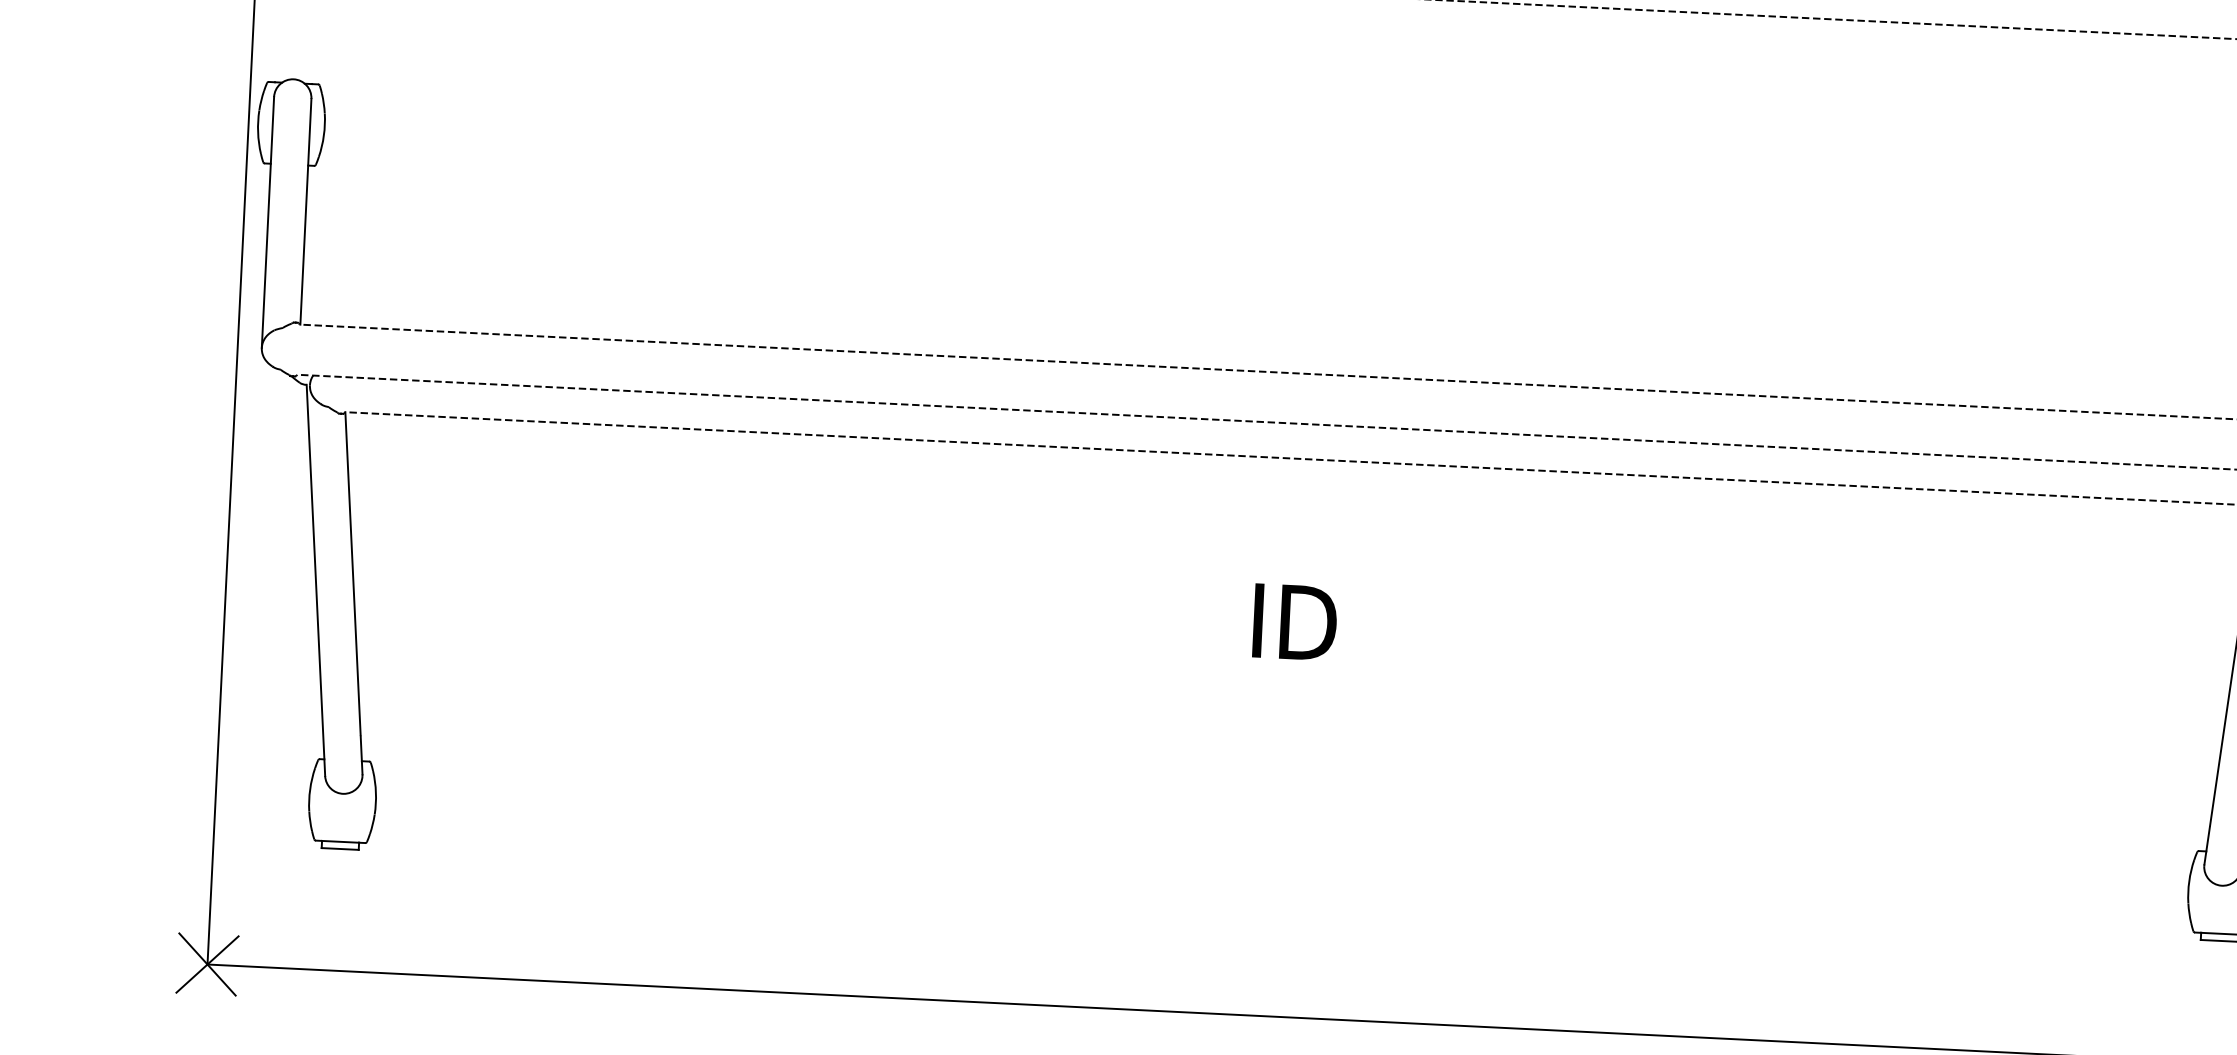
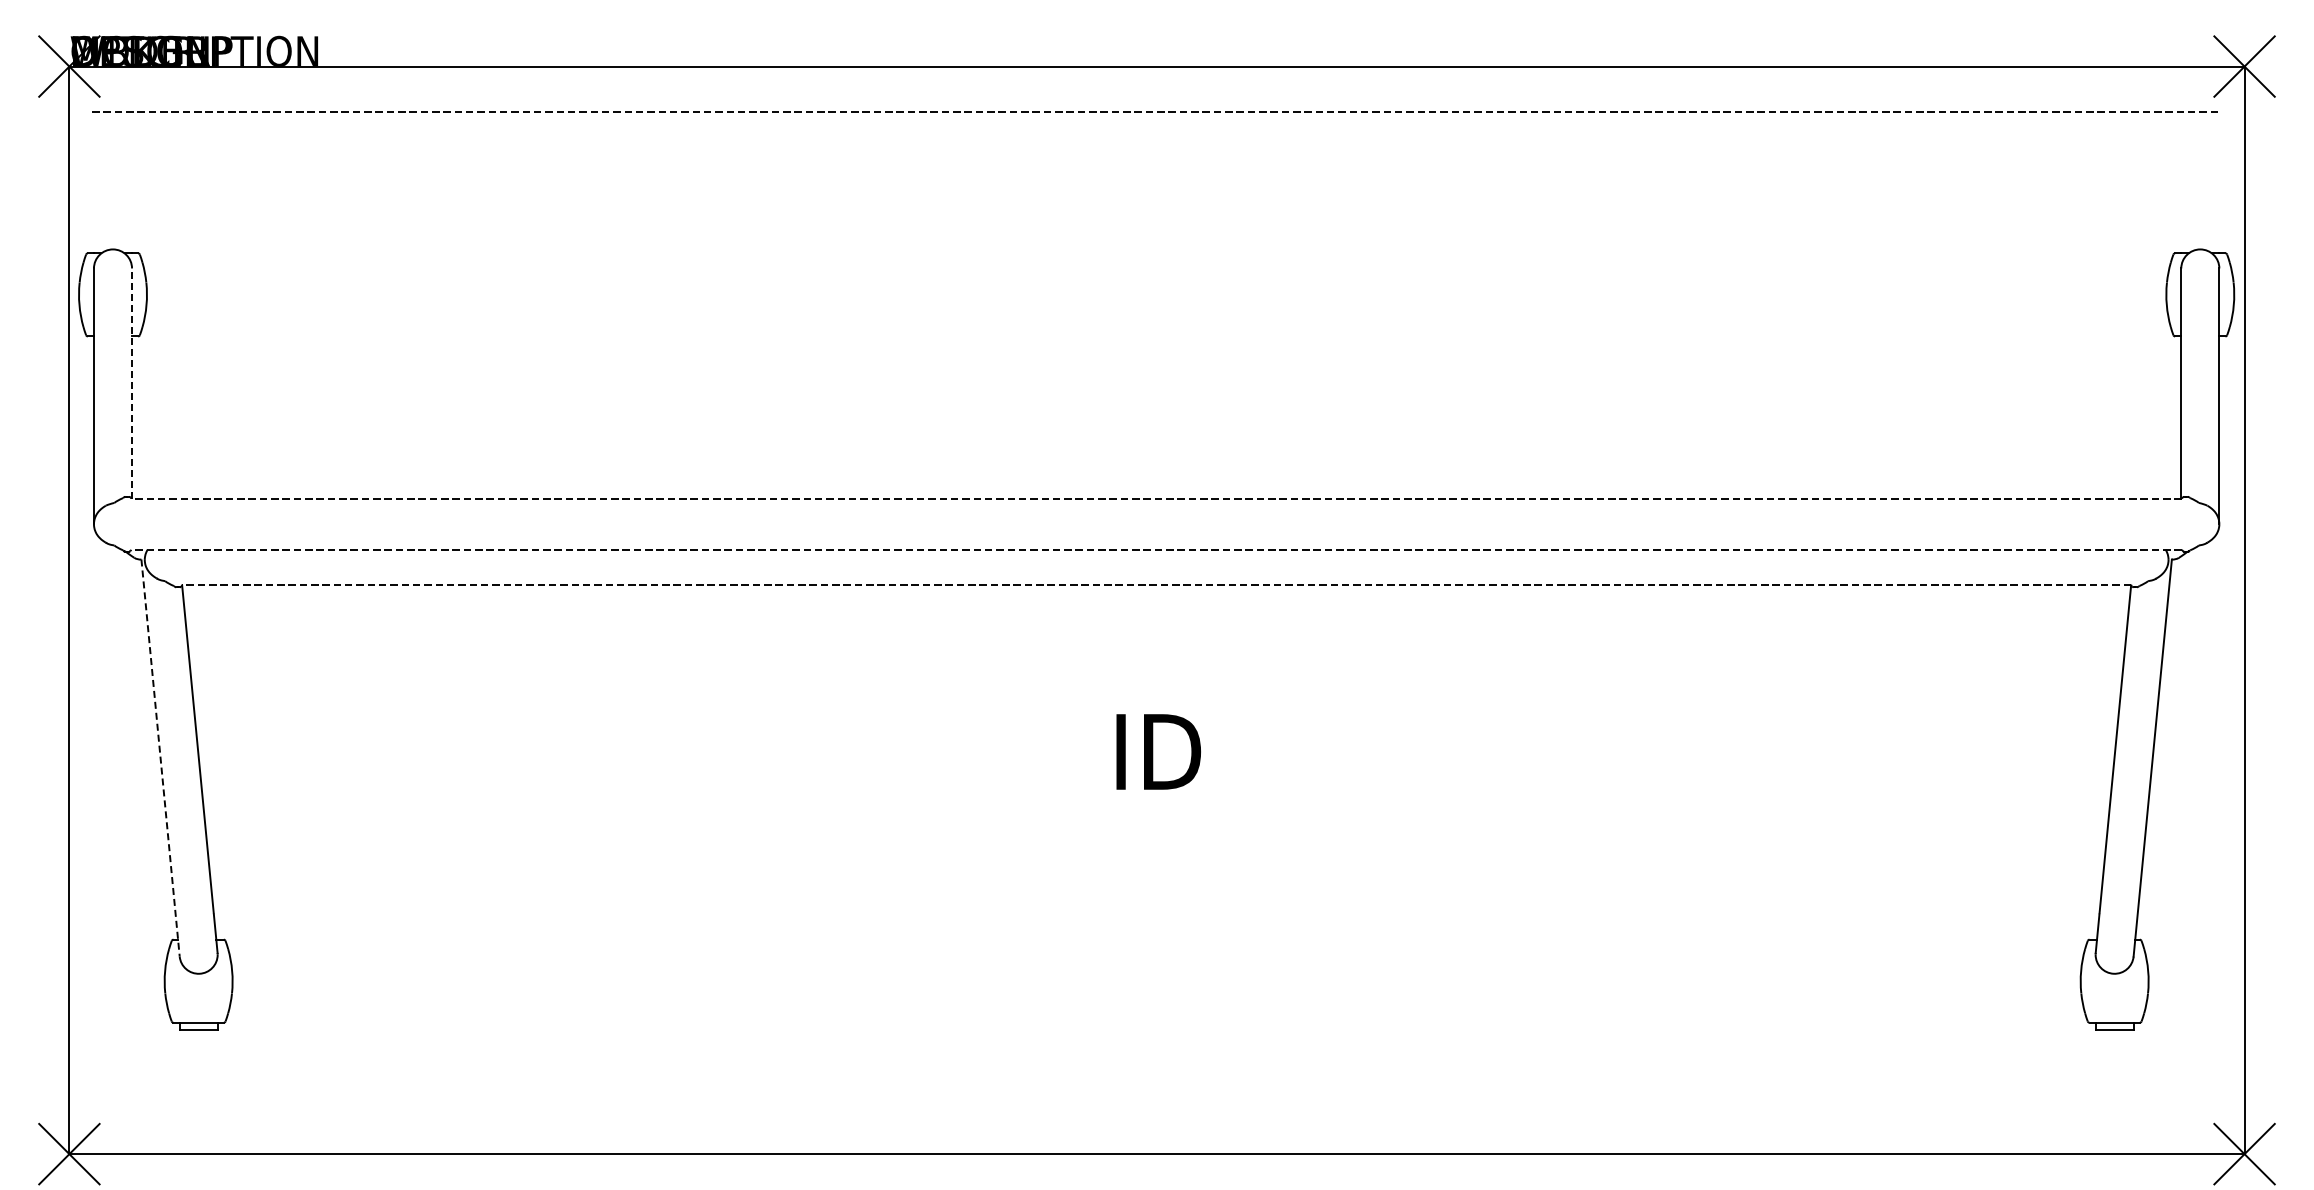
line: (306, 211) -> (132, 383), solid -> dashed
line: (315, 580) -> (160, 758), solid -> dashed

